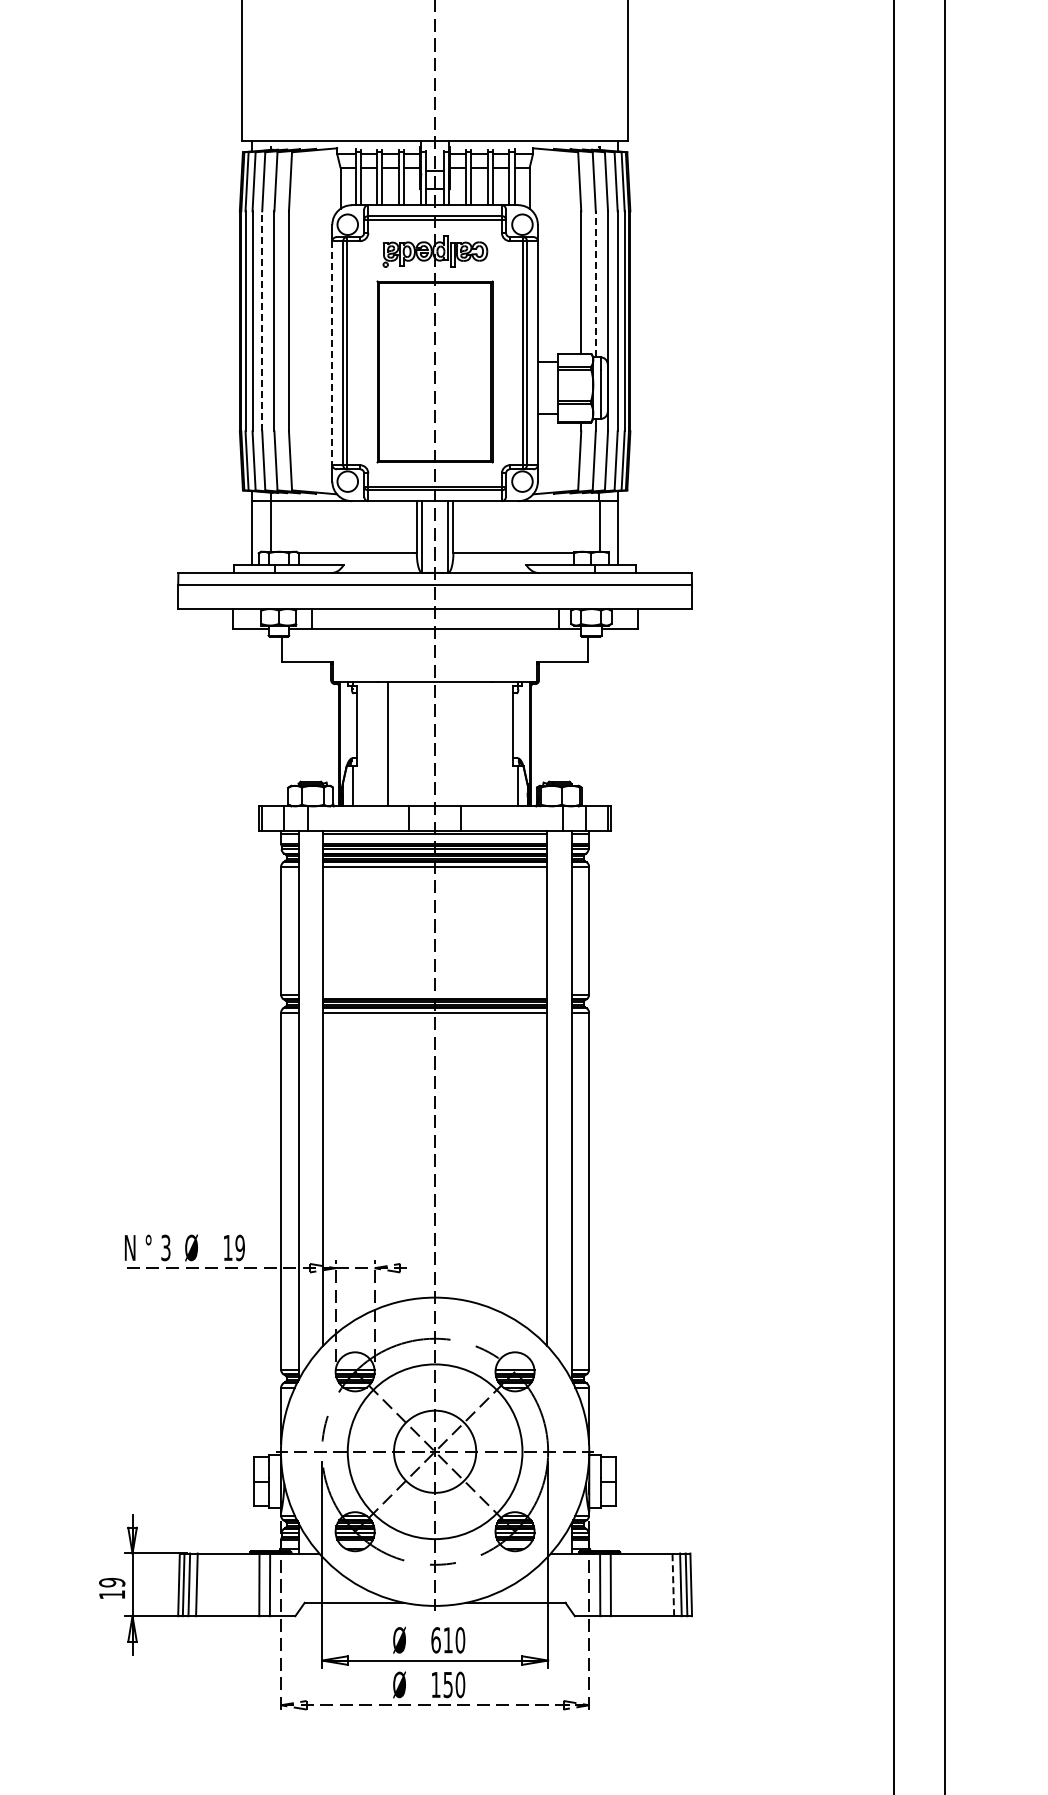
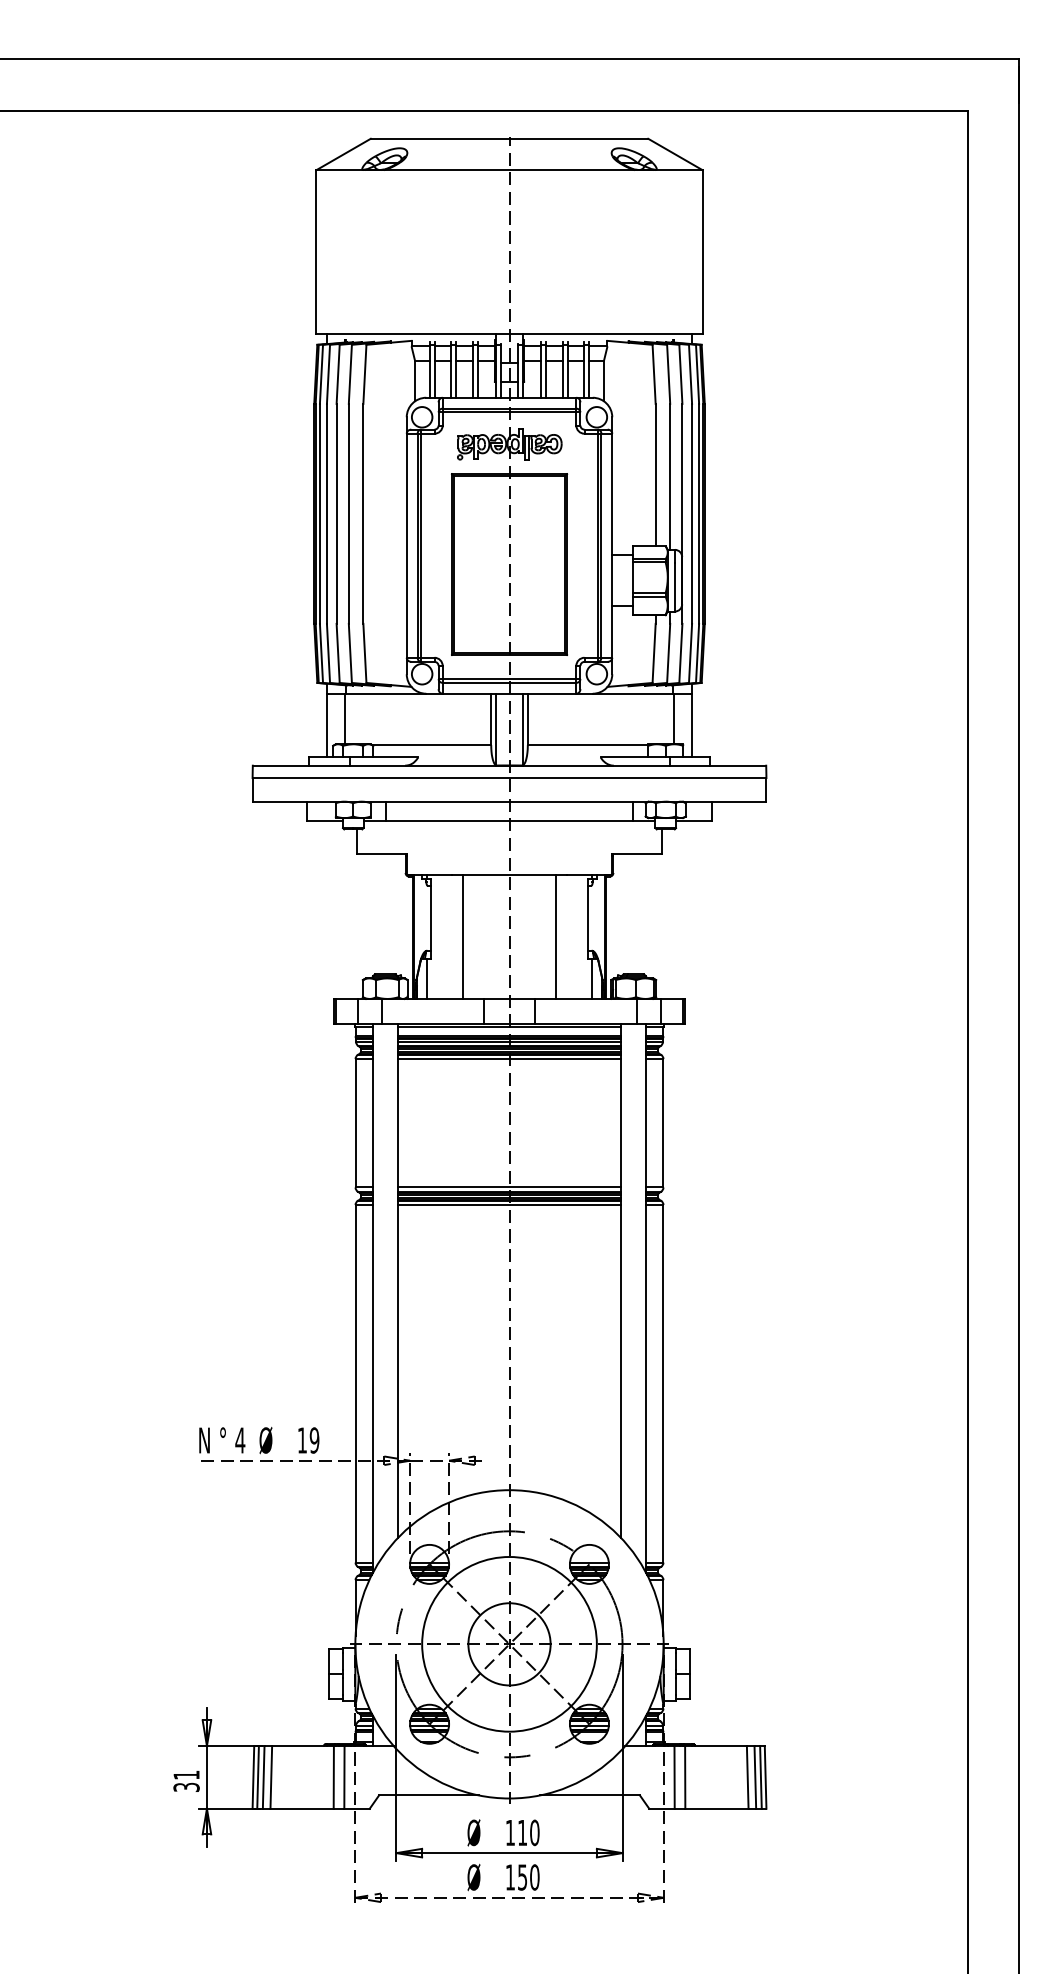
line: (596, 283) -> (670, 476), dashed -> solid
line: (262, 320) -> (336, 513), dashed -> solid
line: (332, 353) -> (406, 546), dashed -> solid
line: (482, 743) -> (556, 936), added
line: (435, 994) -> (509, 1187), added
text: (166, 1247) -> (240, 1440), 3 -> 4
line: (673, 1583) -> (747, 1776), dashed -> solid
text: (112, 1587) -> (186, 1780), 19 -> 31
text: (436, 1639) -> (510, 1832), 610 -> 110

